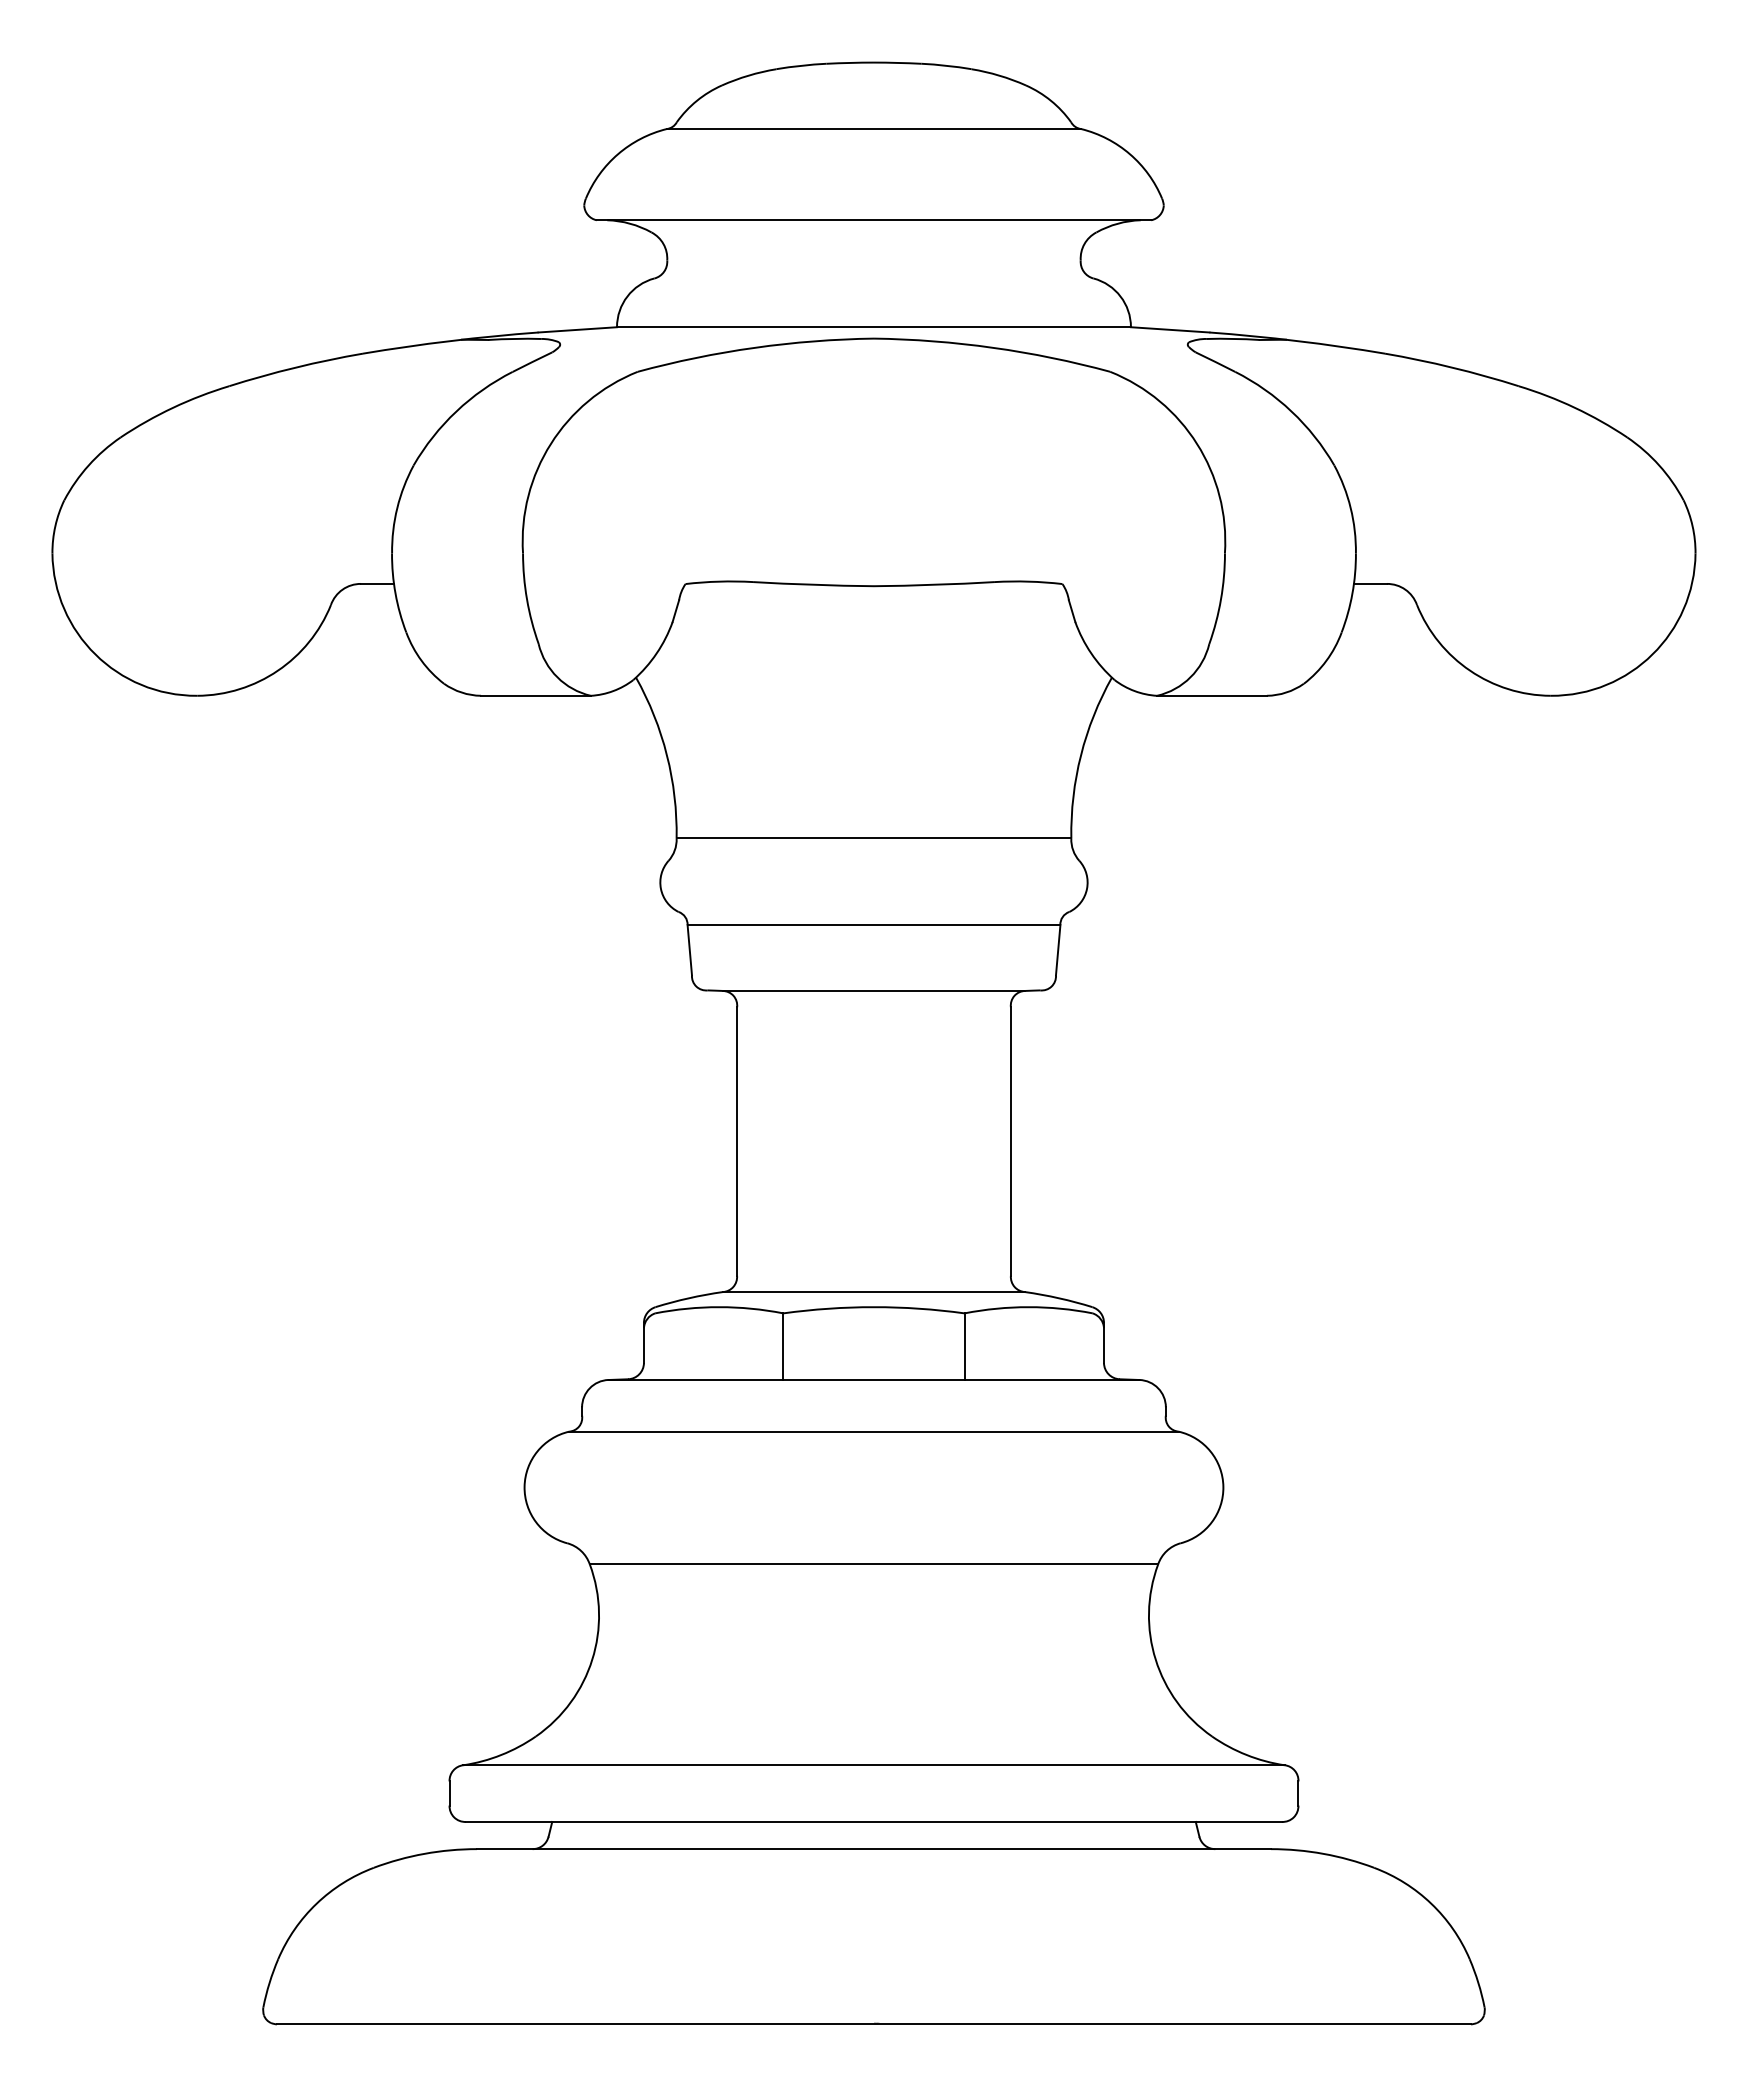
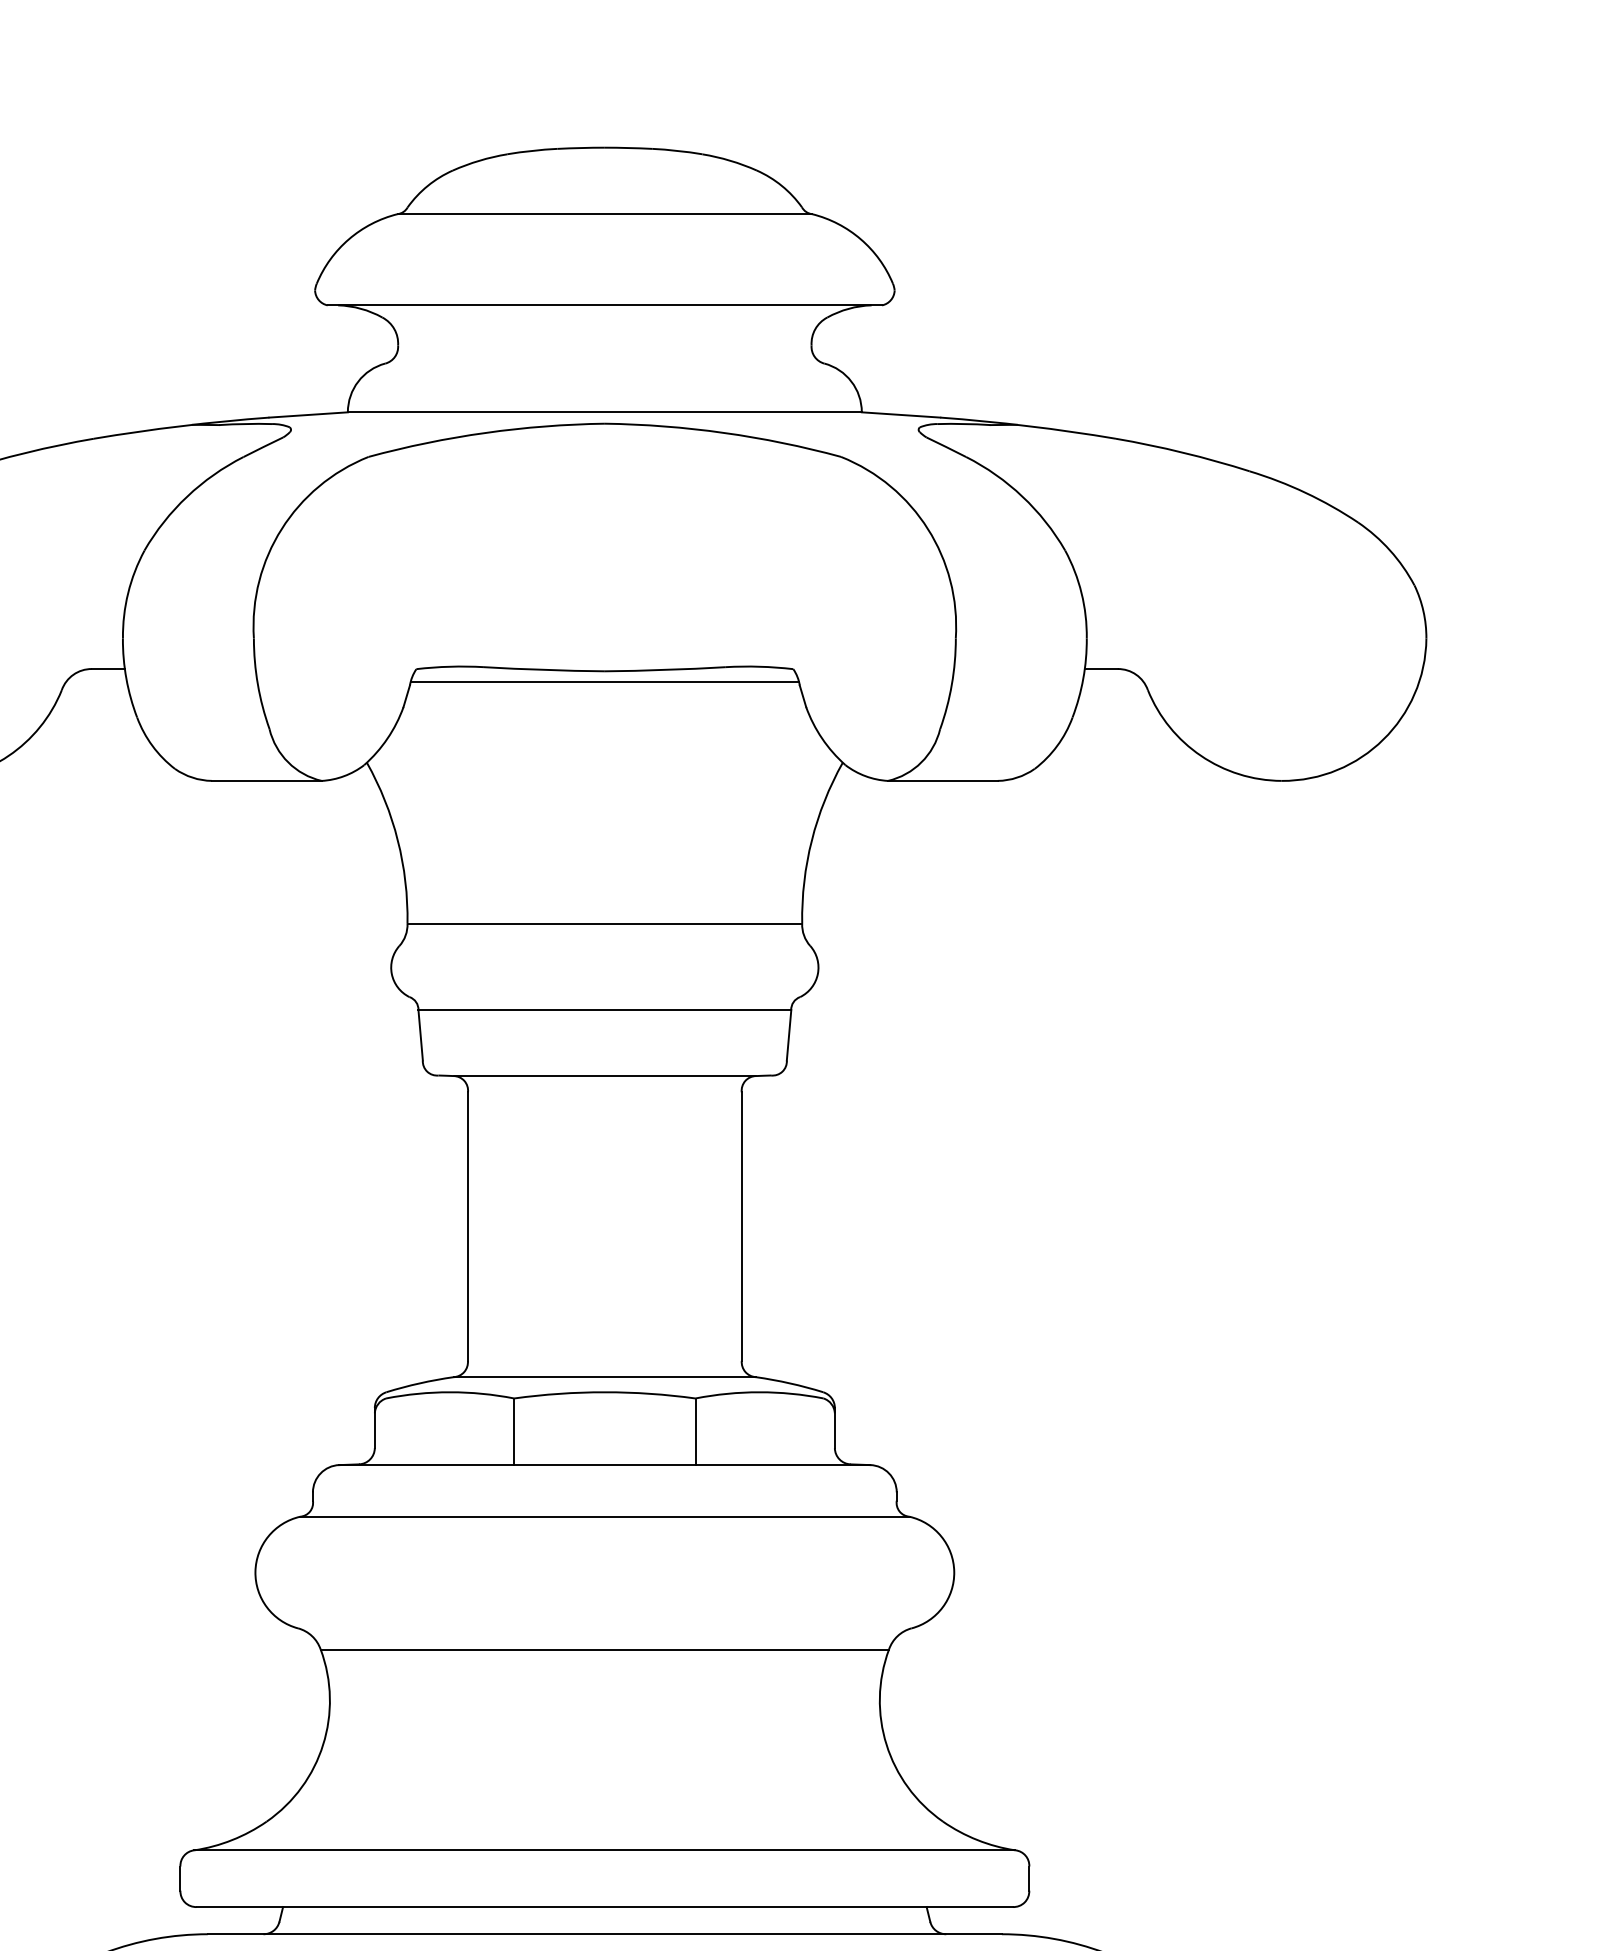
line: (873, 596) -> (604, 681), added

